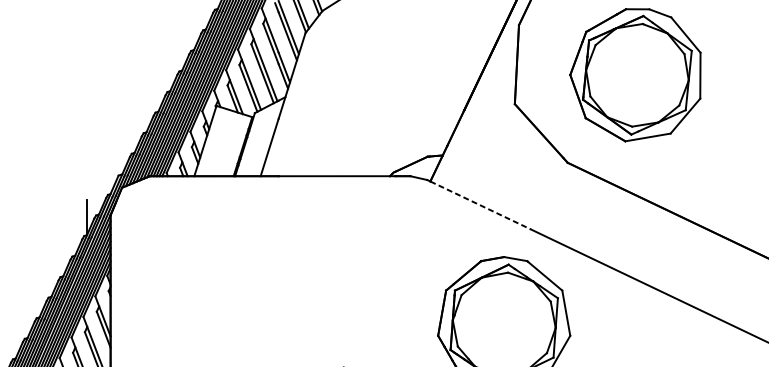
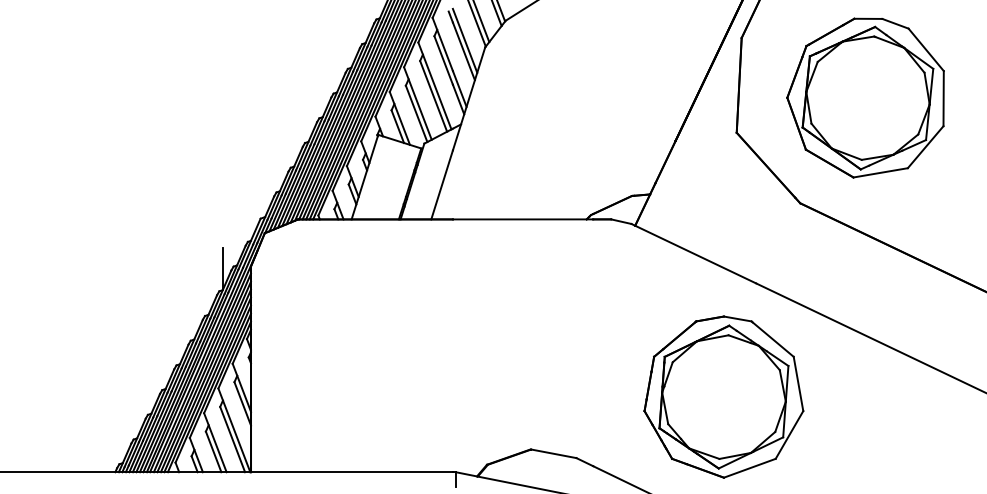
part: (635, 74) -> (865, 97), moved
line: (480, 205) -> (695, 254), dashed -> solid

